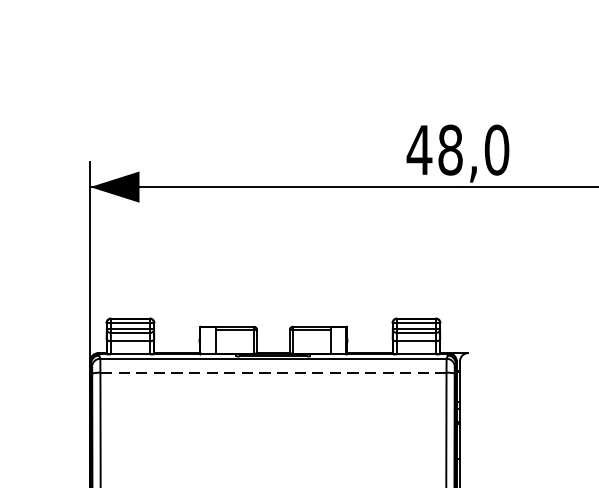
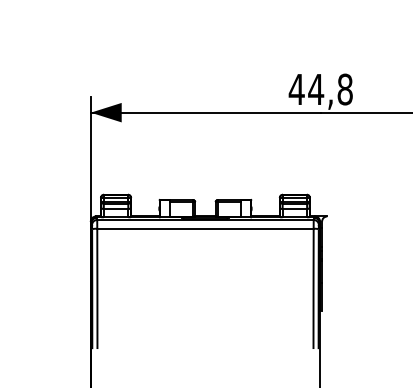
text: (473, 150) -> (330, 89), 48,0 -> 44,8
line: (271, 372) -> (204, 228), dashed -> solid

